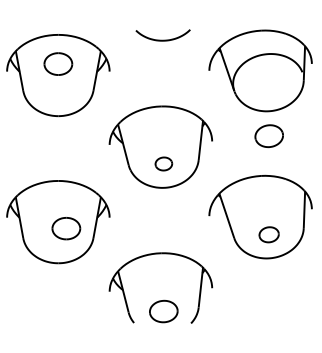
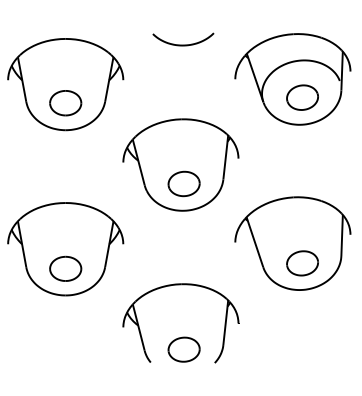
part: (58, 63) -> (65, 102), moved
part: (268, 135) -> (301, 96), moved
part: (163, 163) -> (183, 183), size x1.67
part: (66, 228) -> (65, 268), moved
part: (268, 234) -> (301, 263), size x1.43

